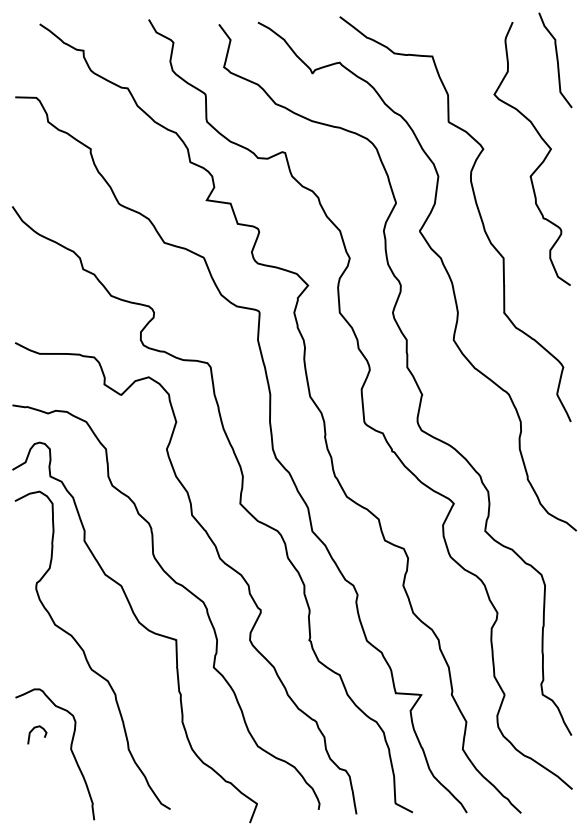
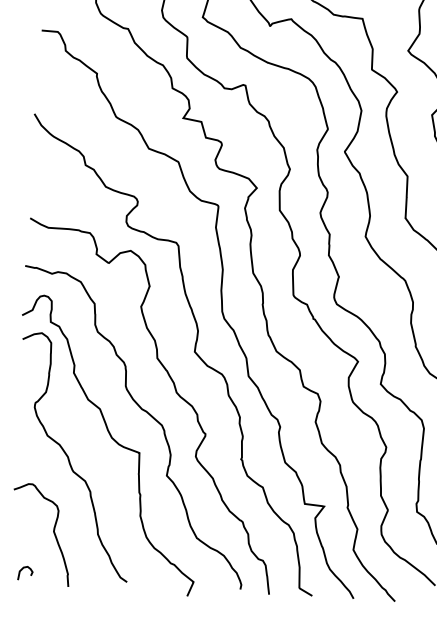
curve: (33, 730) -> (22, 569), moved

